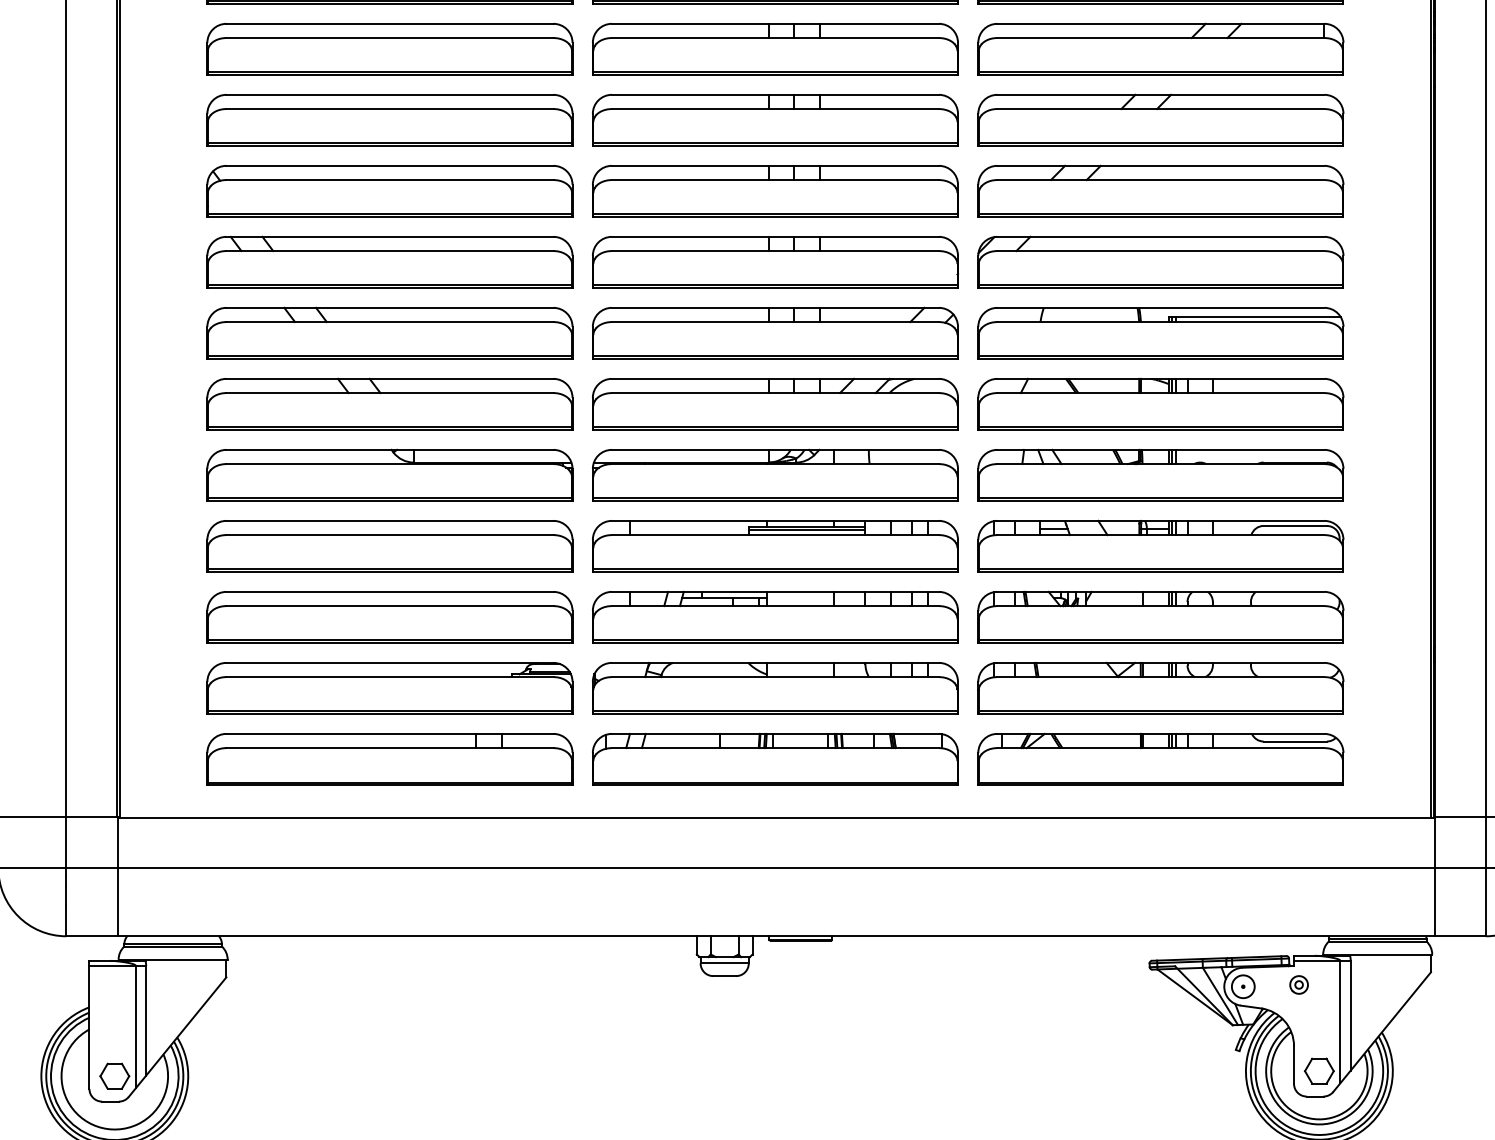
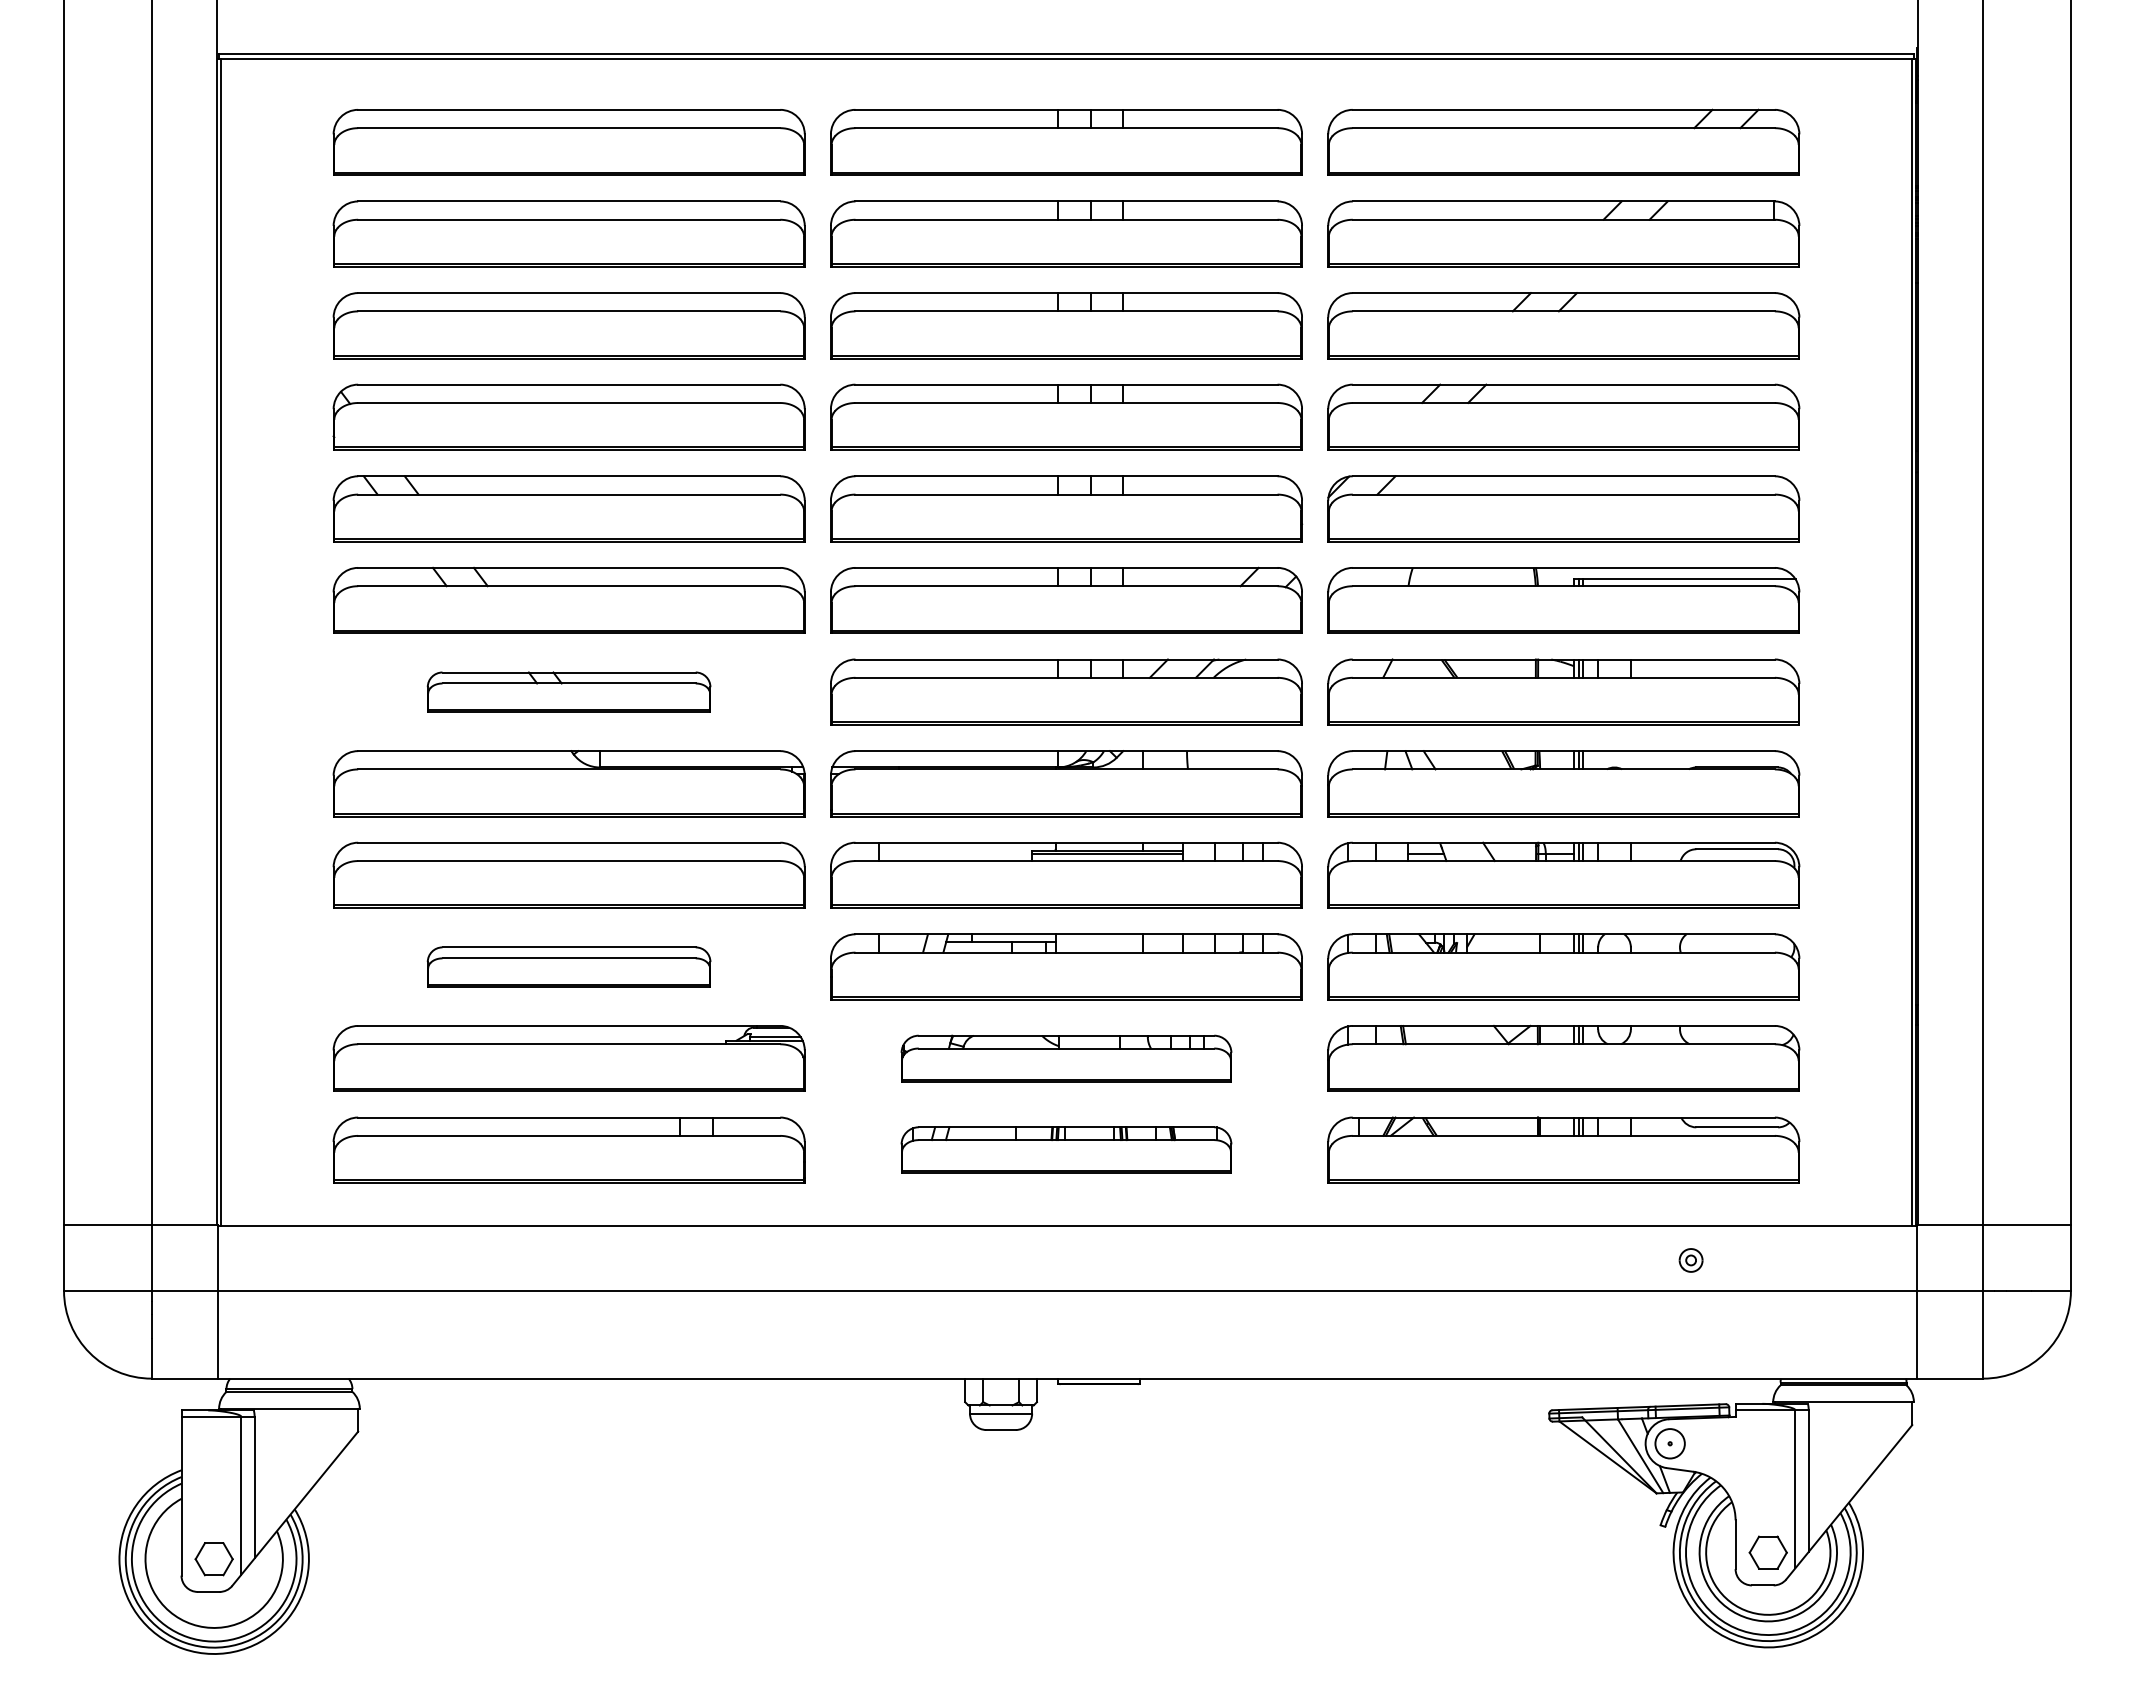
part: (389, 403) -> (568, 691), size x0.6
part: (389, 616) -> (568, 966), size x0.6
part: (775, 688) -> (1066, 1058), size x0.7
part: (775, 758) -> (1066, 1149), size x0.7
part: (1298, 985) -> (1690, 1260), moved

